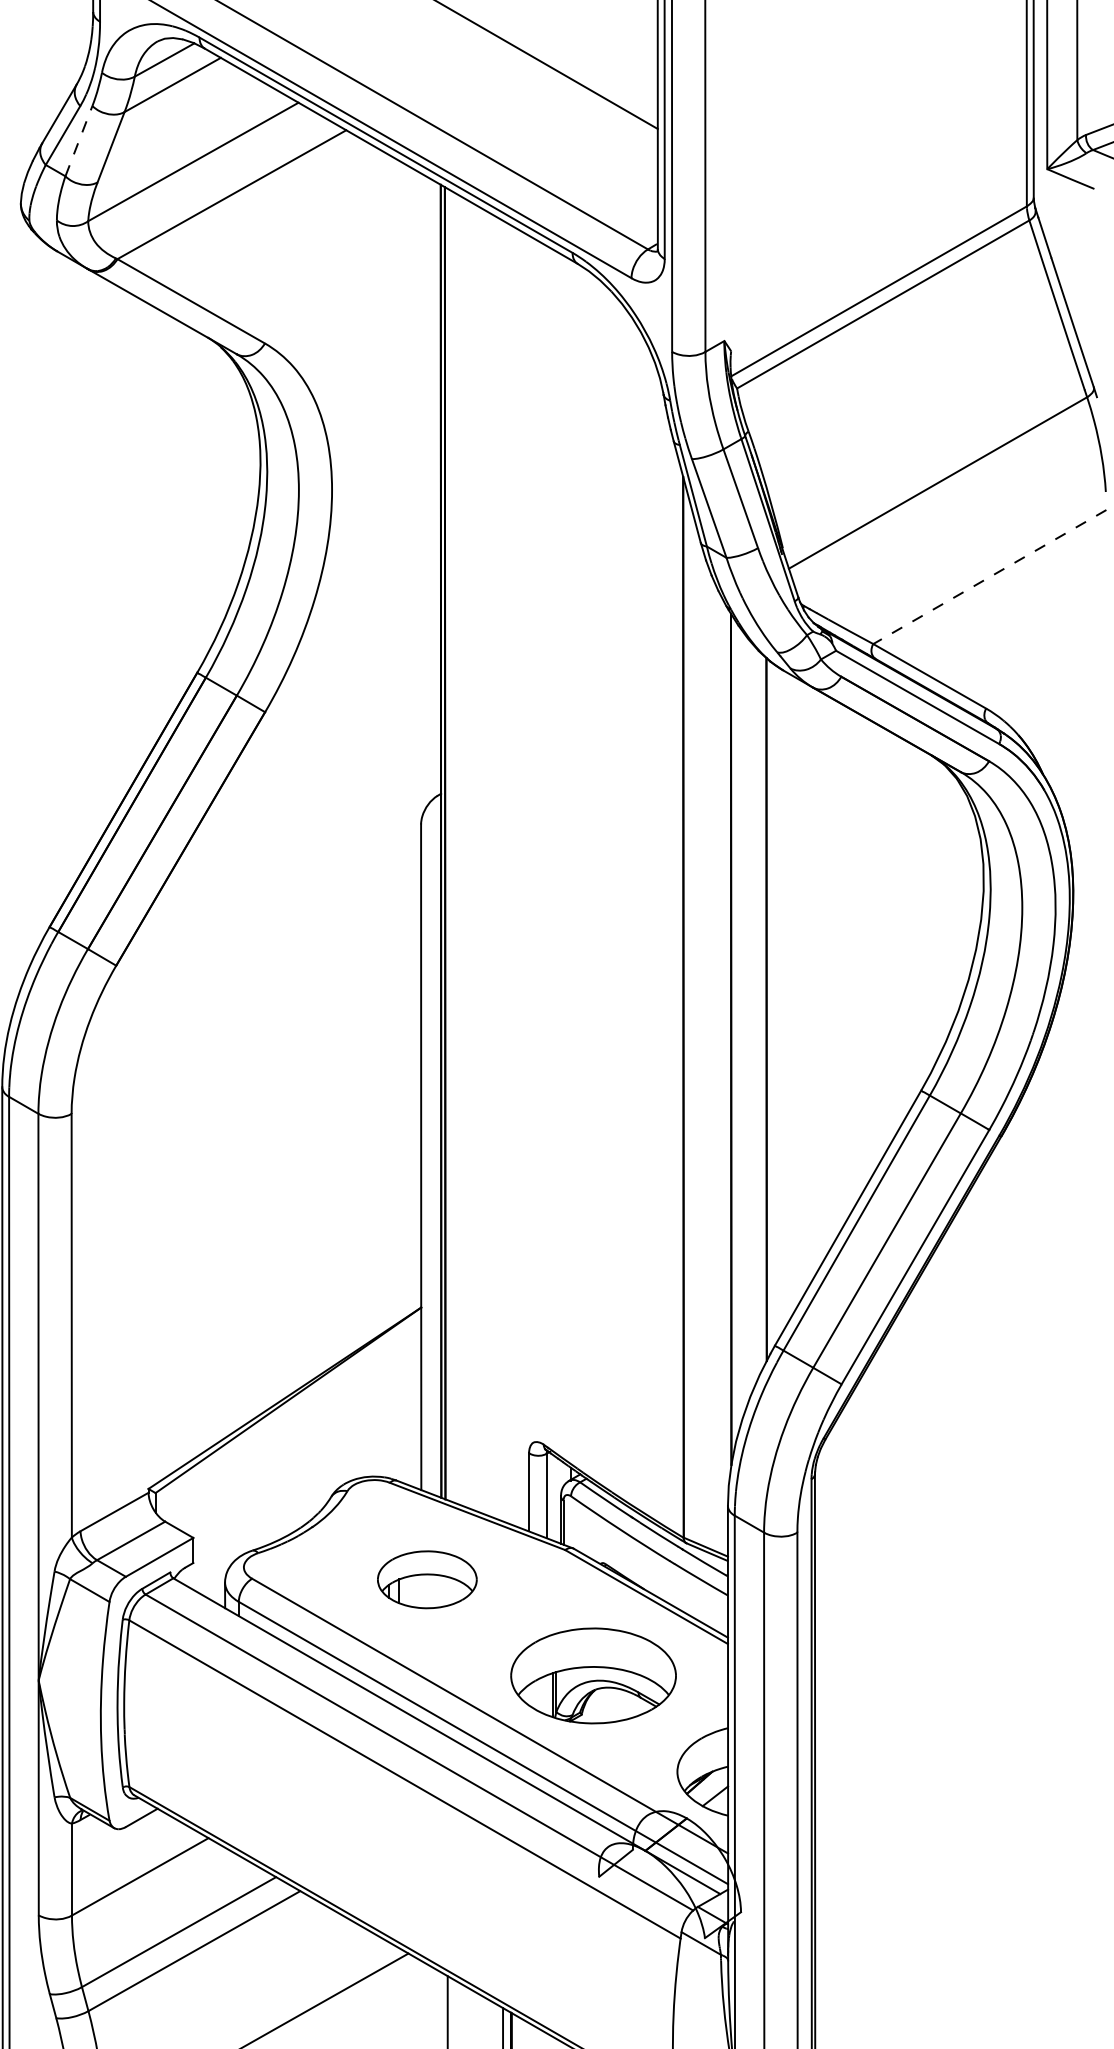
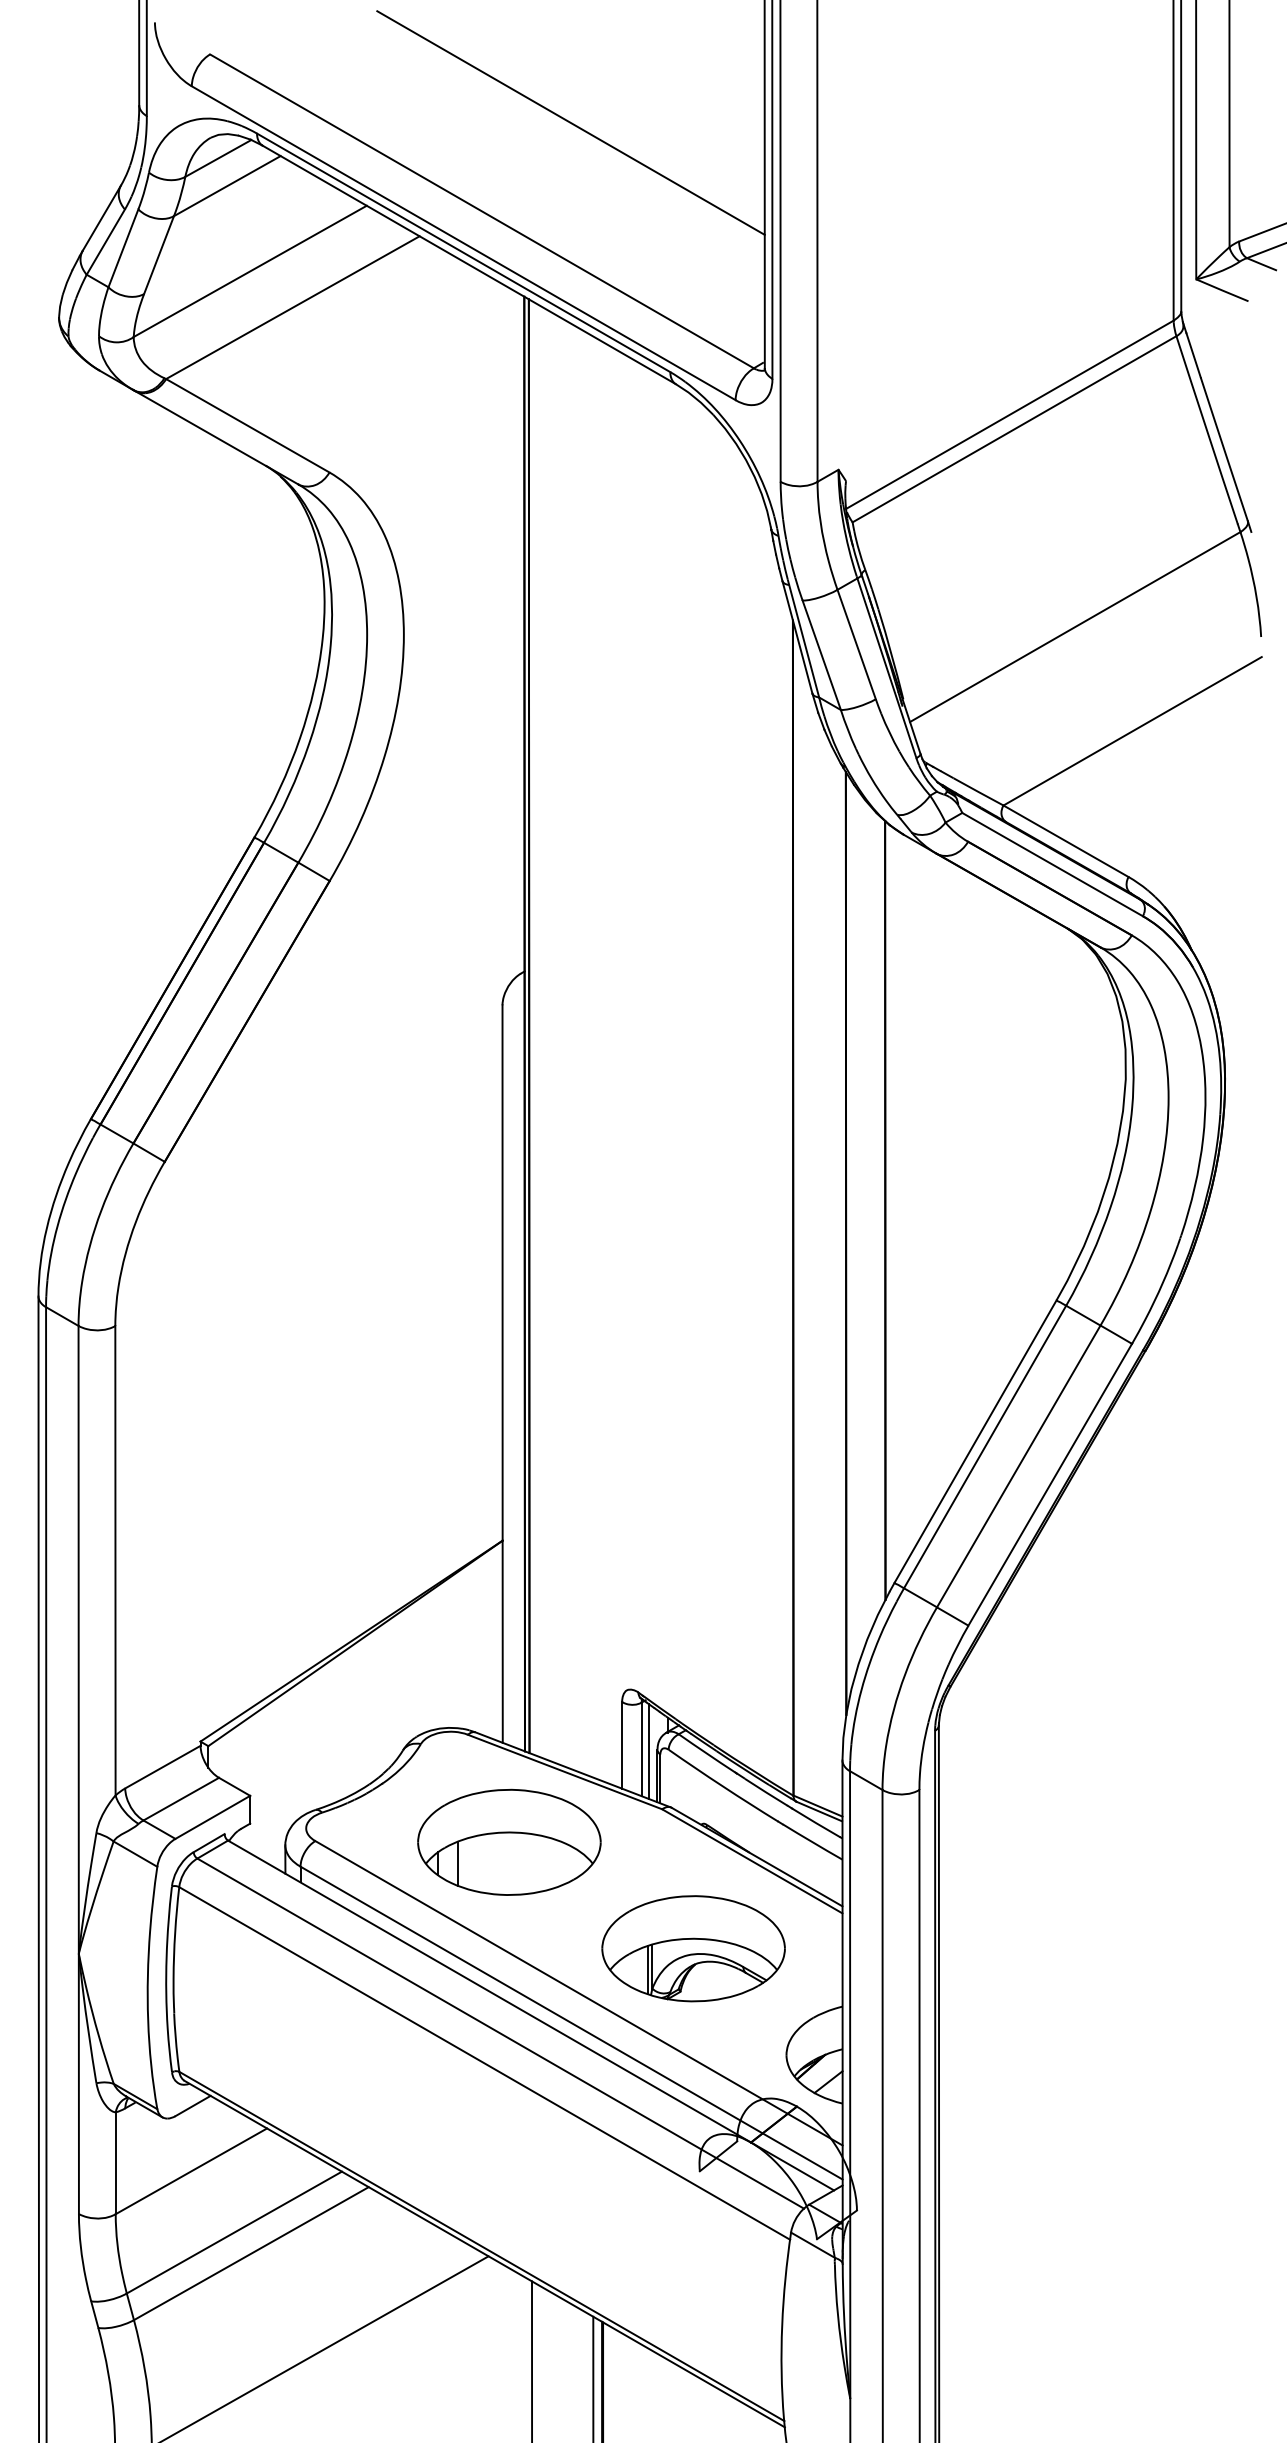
line: (79, 141) -> (123, 248), dashed -> solid
line: (989, 577) -> (1132, 731), dashed -> solid
line: (552, 1497) -> (648, 1751), added
part: (427, 1579) -> (509, 1841), size x1.67

